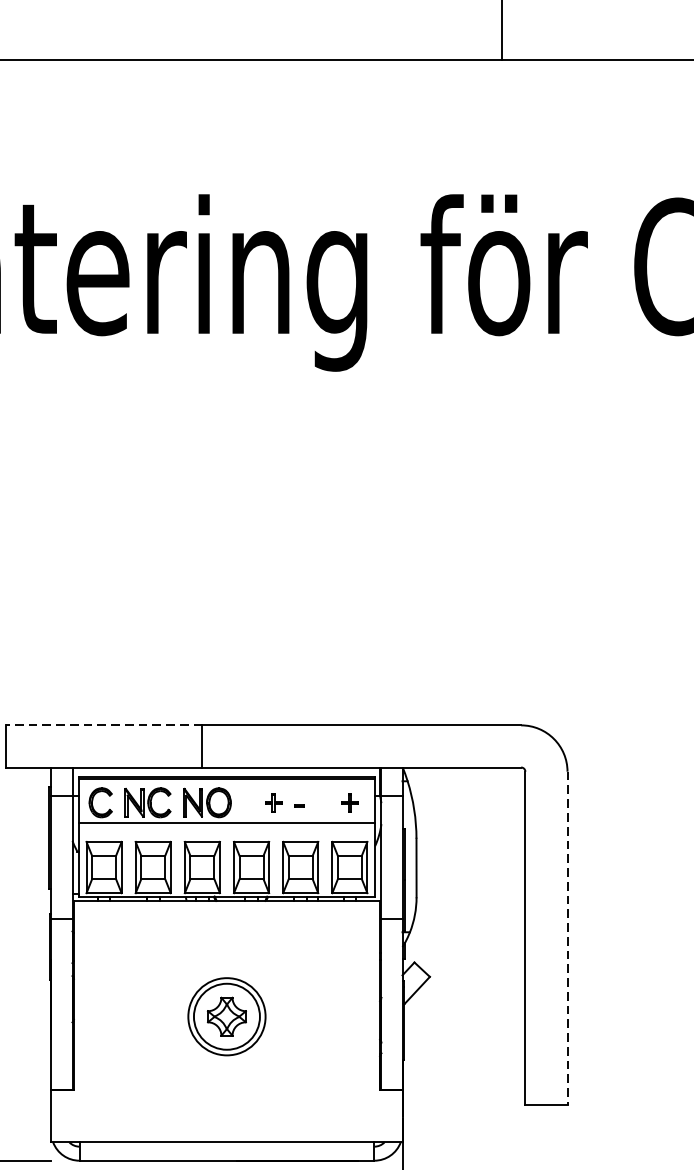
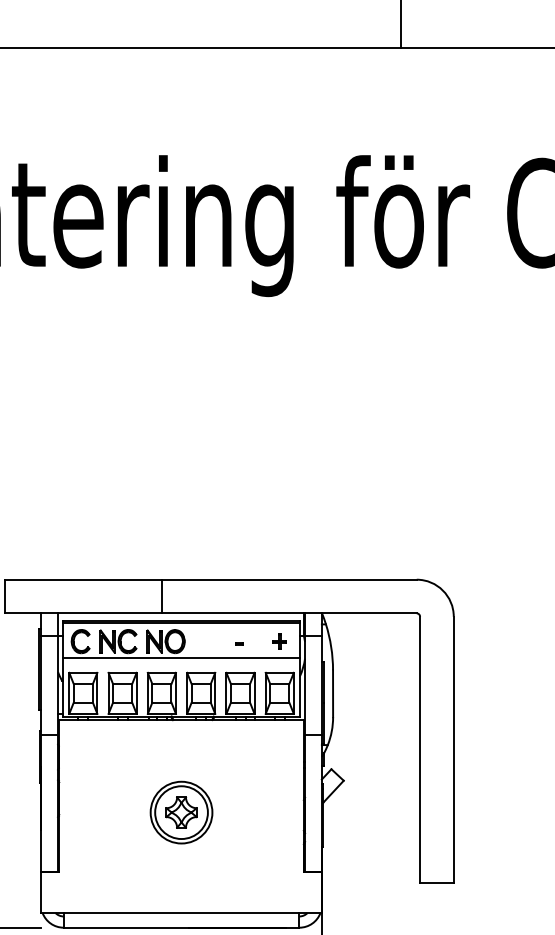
line: (104, 725) -> (83, 579), dashed -> solid
part: (273, 802) -> (218, 641), removed
line: (567, 939) -> (453, 750), dashed -> solid

